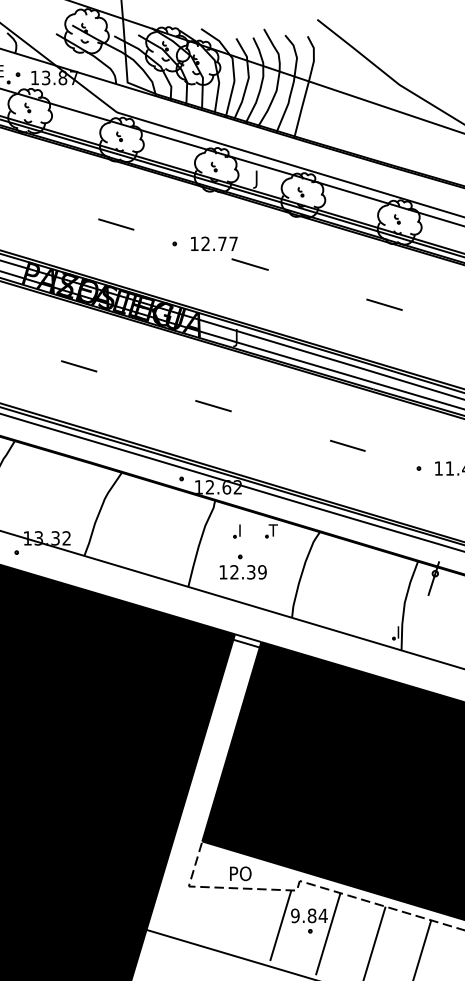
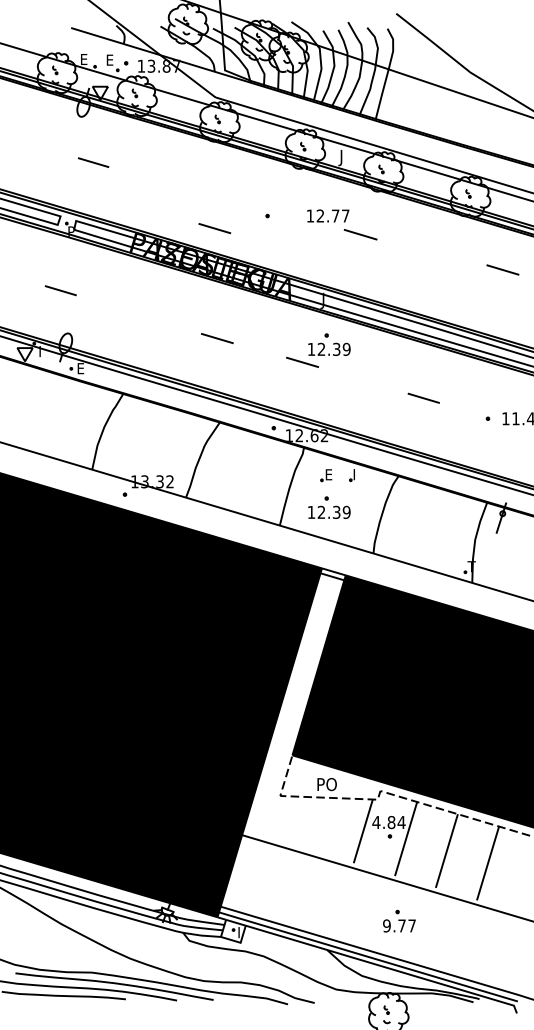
line: (115, 224) -> (214, 228), moved
part: (230, 253) -> (342, 224), moved
line: (384, 304) -> (502, 269), moved
line: (79, 366) -> (217, 338), moved
part: (243, 386) -> (329, 344), added
text: (243, 530) -> (329, 474), I -> E
text: (273, 530) -> (356, 474), T -> I
text: (400, 632) -> (471, 566), I -> T
text: (295, 915) -> (376, 822), 9.84 -> 4.84

